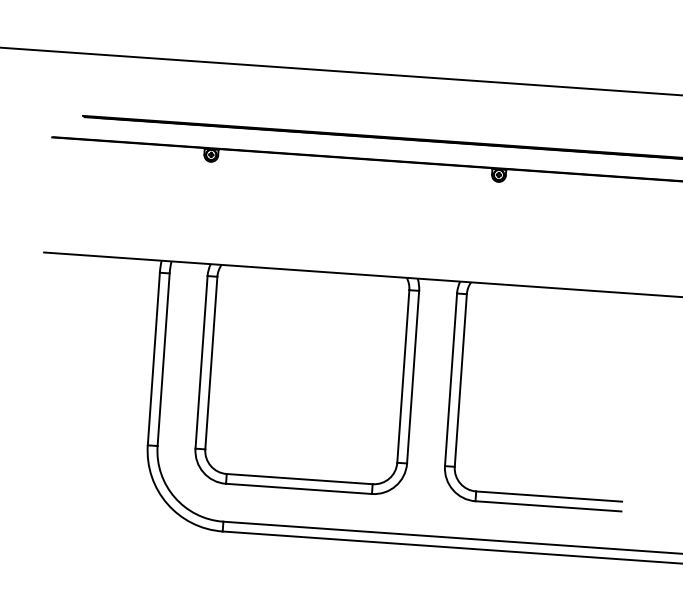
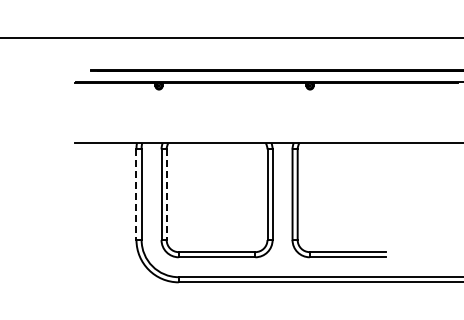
line: (153, 360) -> (136, 195), solid -> dashed
line: (210, 364) -> (166, 195), solid -> dashed

